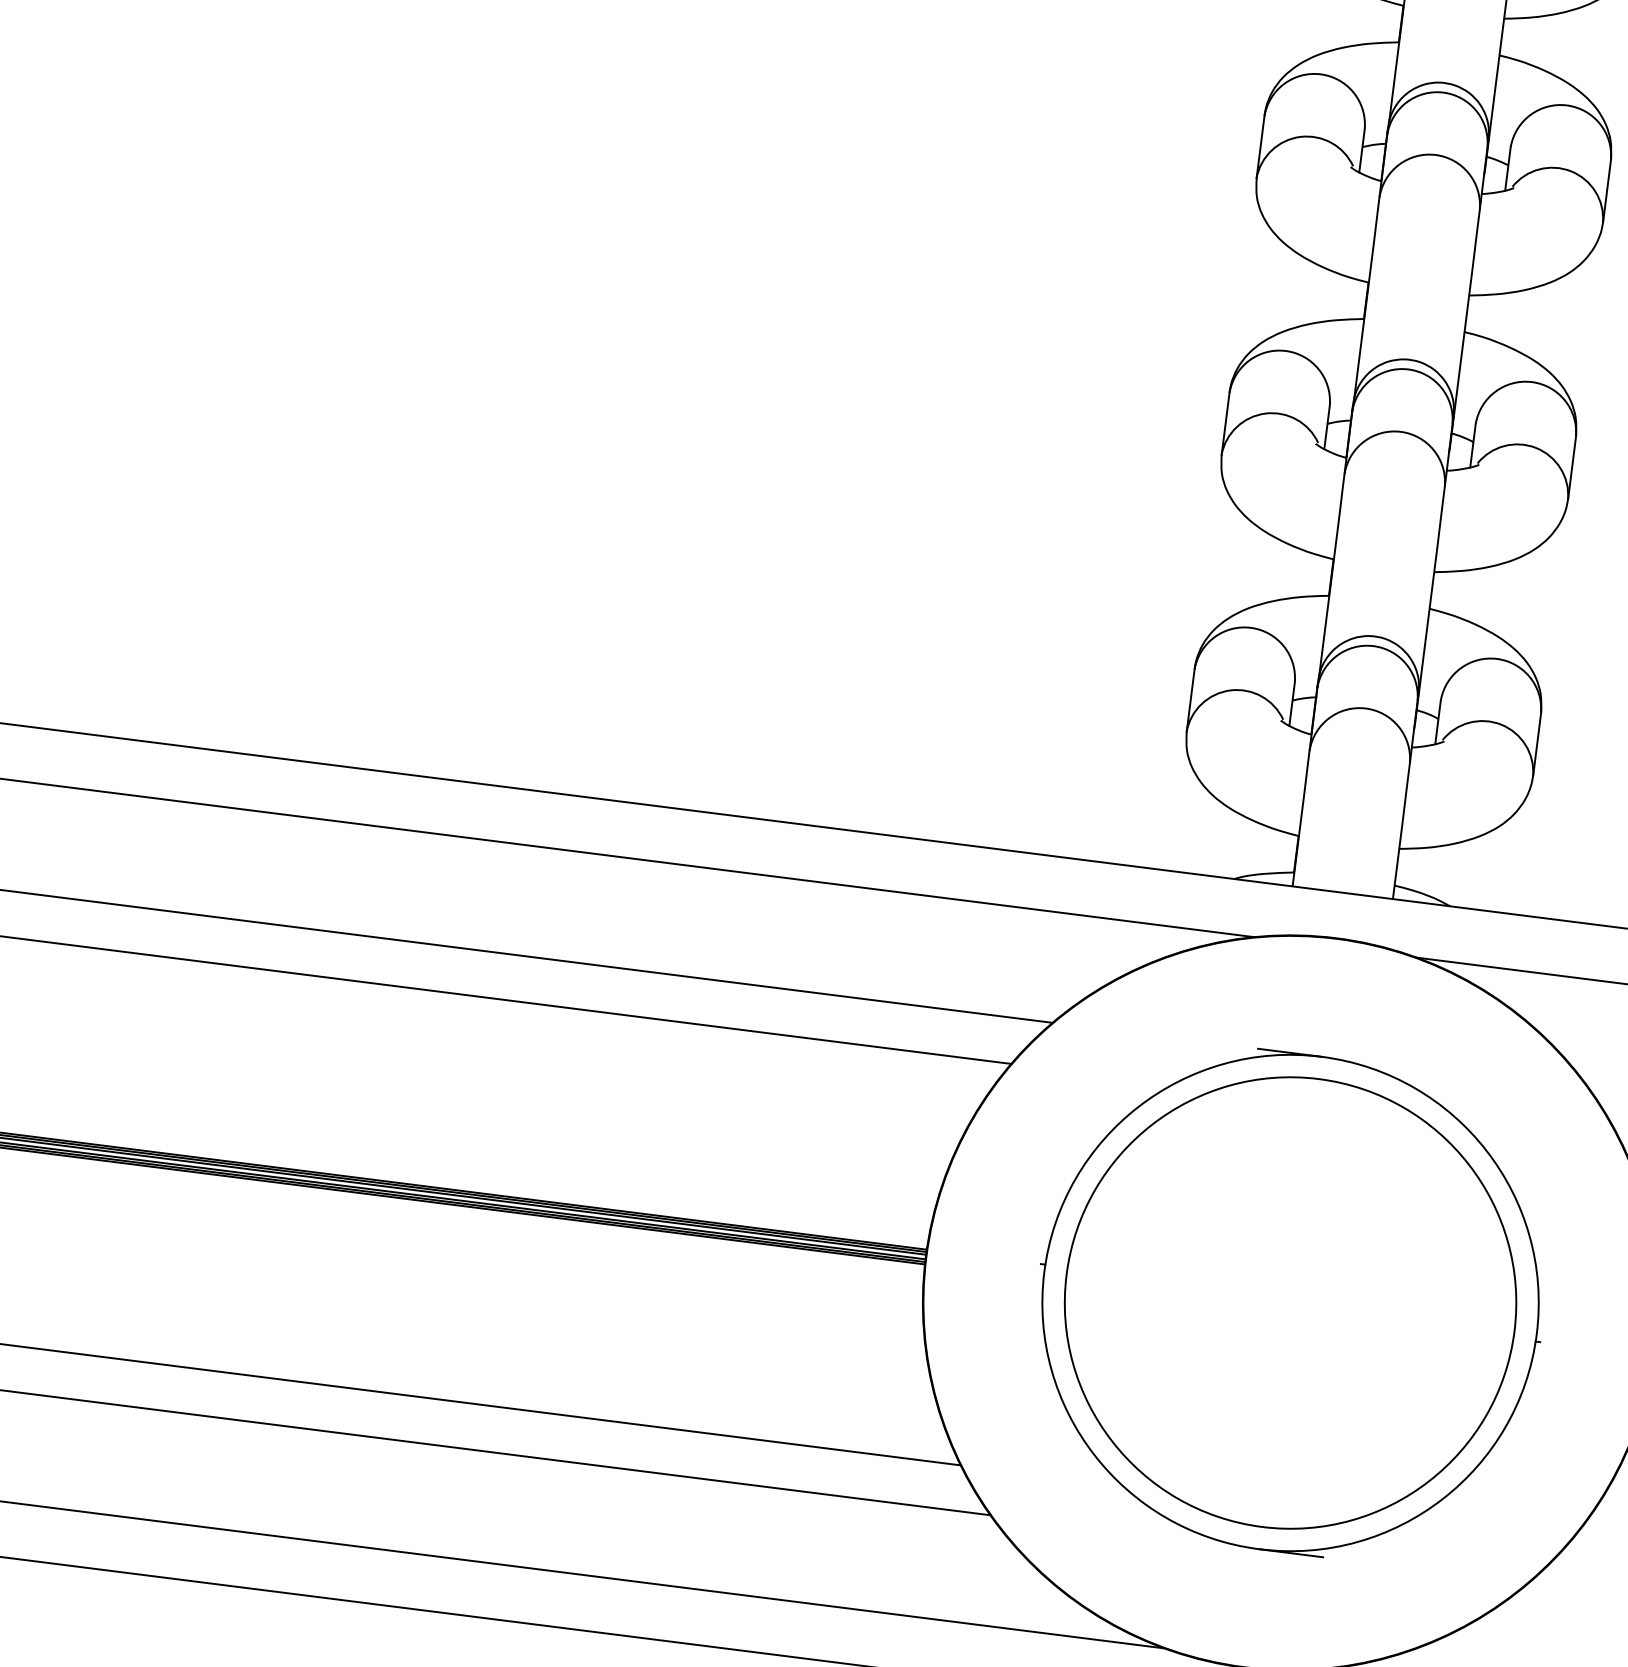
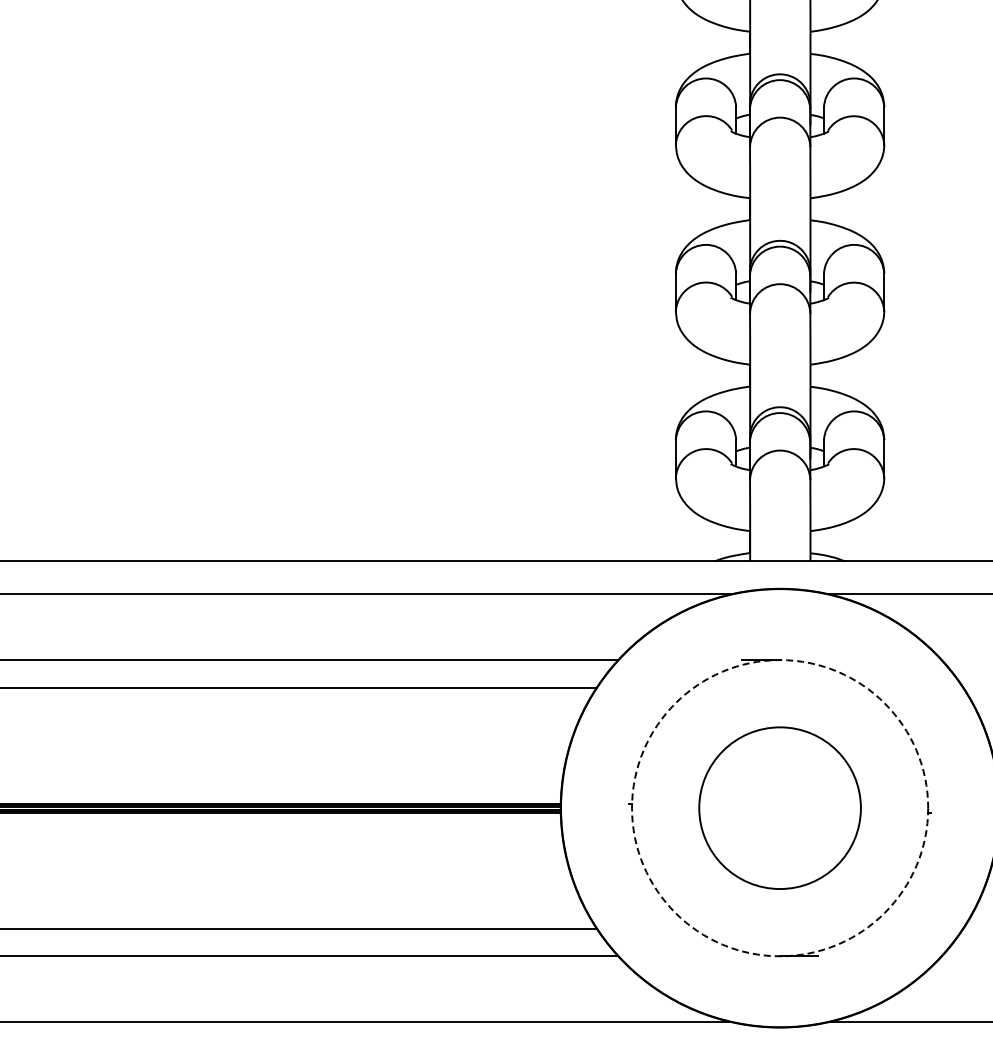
circle: (1289, 1301) -> (779, 807), size x0.6
circle: (1291, 1303) -> (780, 808), solid -> dashed

